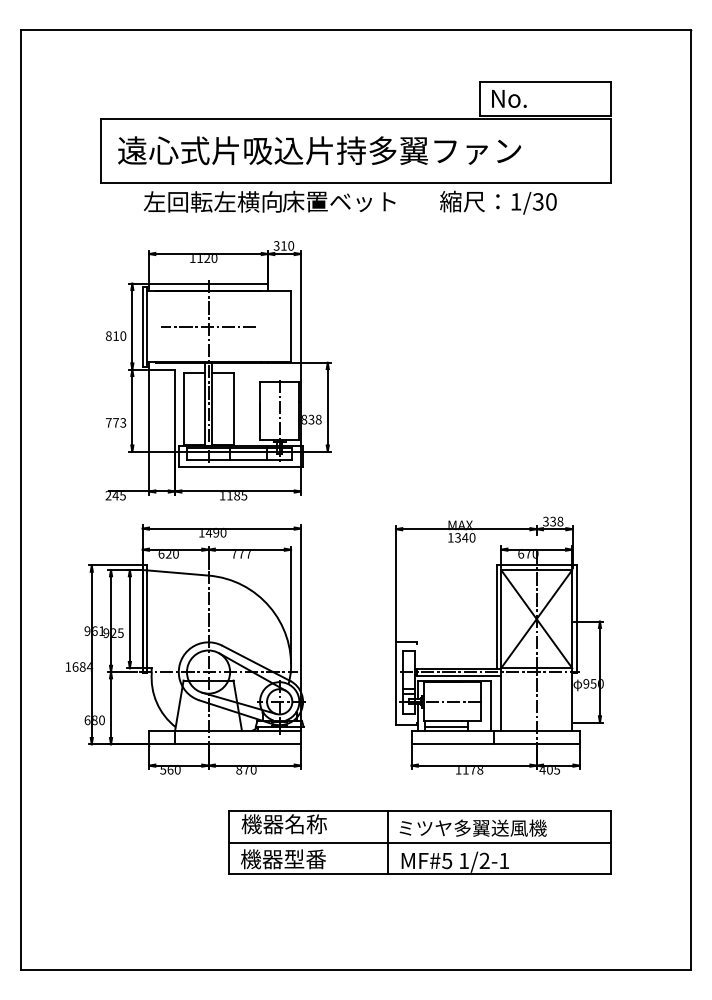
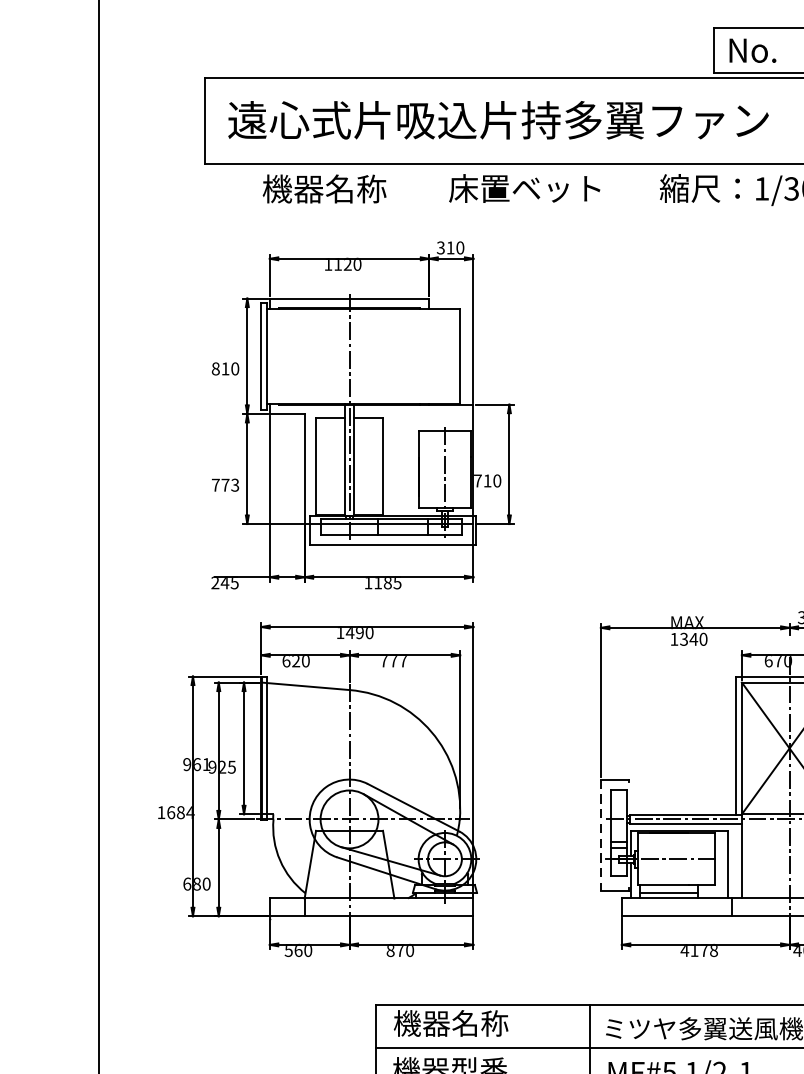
text: (212, 201) -> (354, 188), 左回転左横向 -> 機器名称
line: (208, 326) -> (349, 356), removed
text: (311, 419) -> (487, 480), 838 -> 710
line: (395, 684) -> (600, 836), solid -> dashed
text: (458, 770) -> (684, 951), 1178 -> 4178

